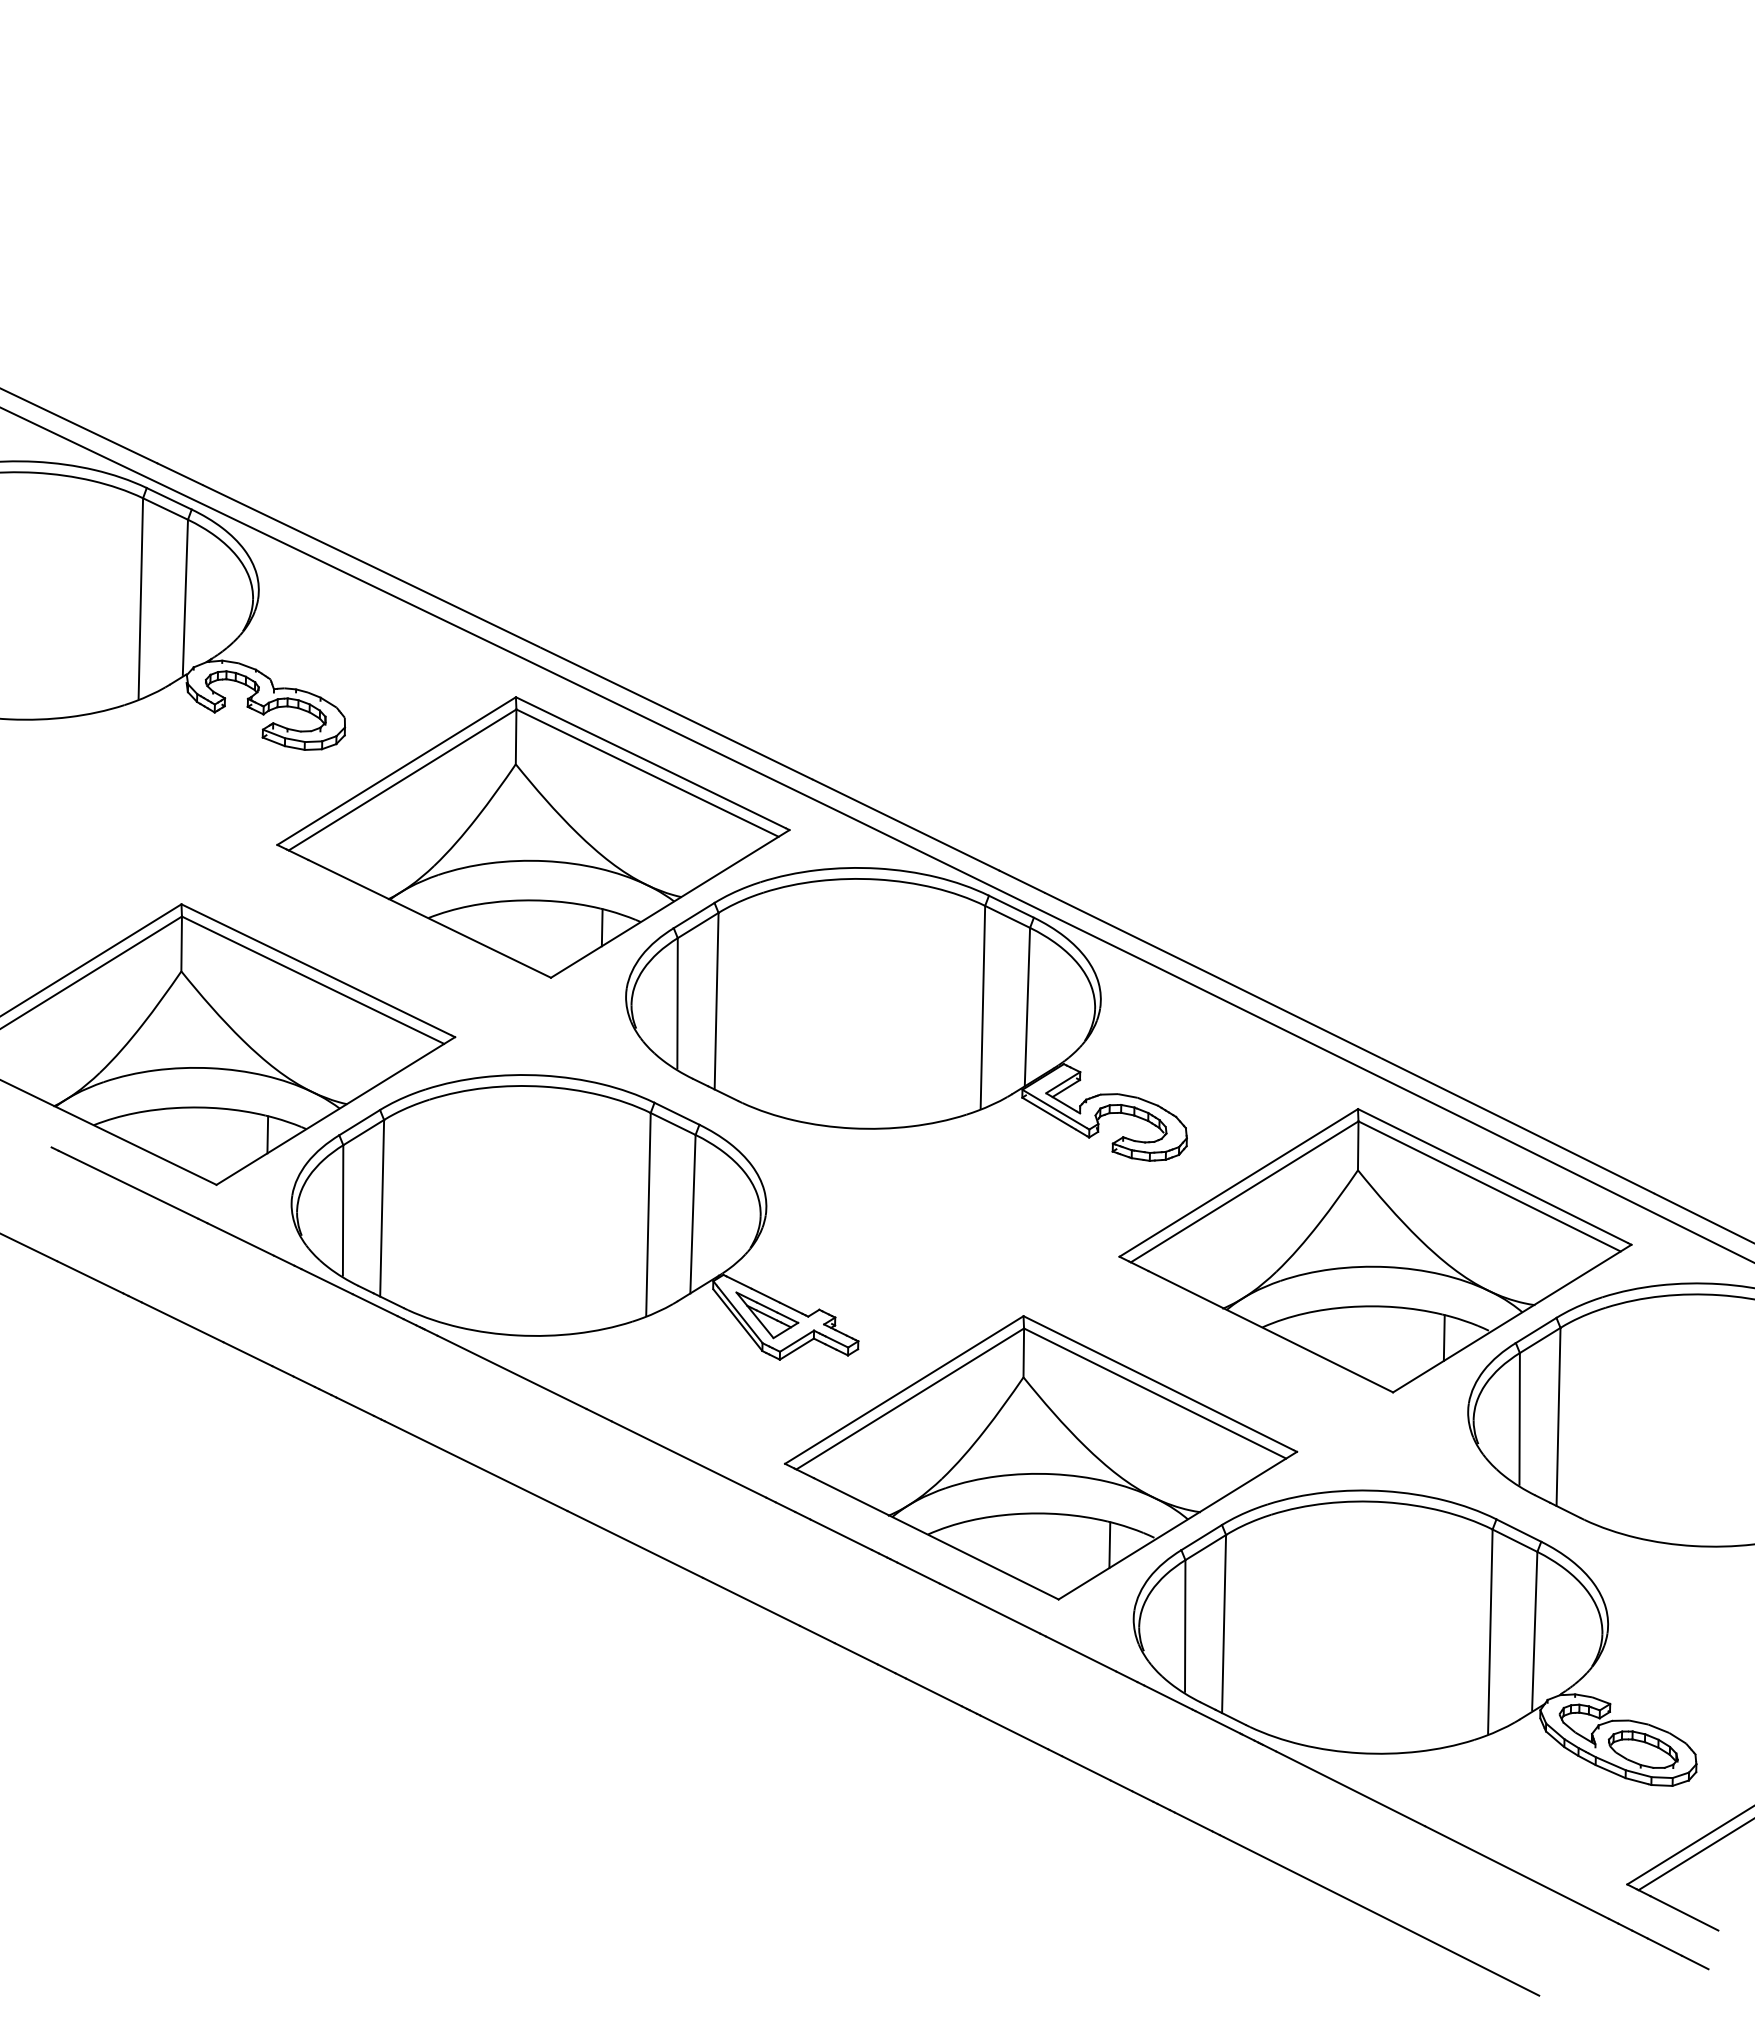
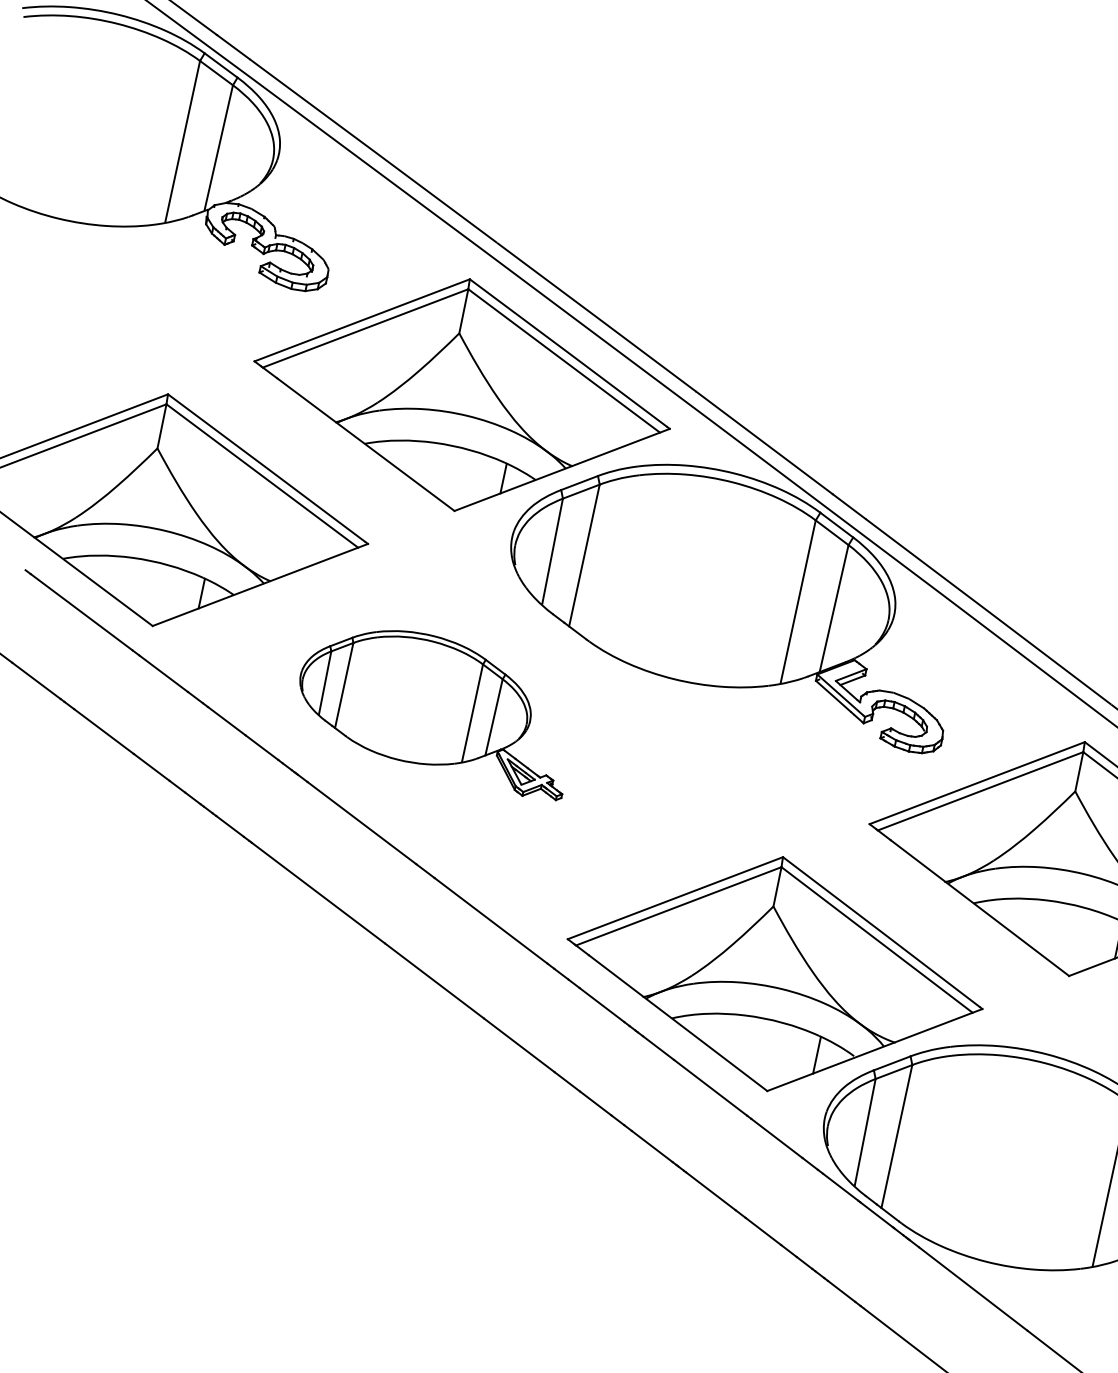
part: (574, 1217) -> (436, 707), size x0.6

